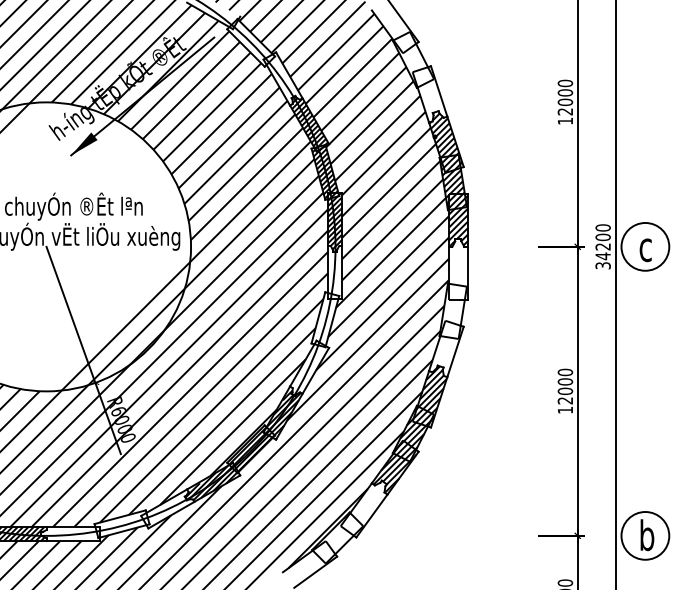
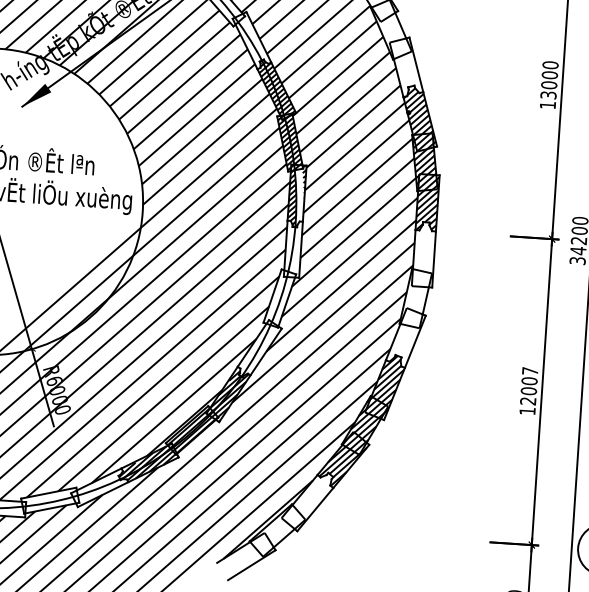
text: (565, 111) -> (548, 94), 12000 -> 13000
hatch: (337, 223) -> (299, 197), removed
text: (565, 372) -> (530, 371), 12000 -> 12007

